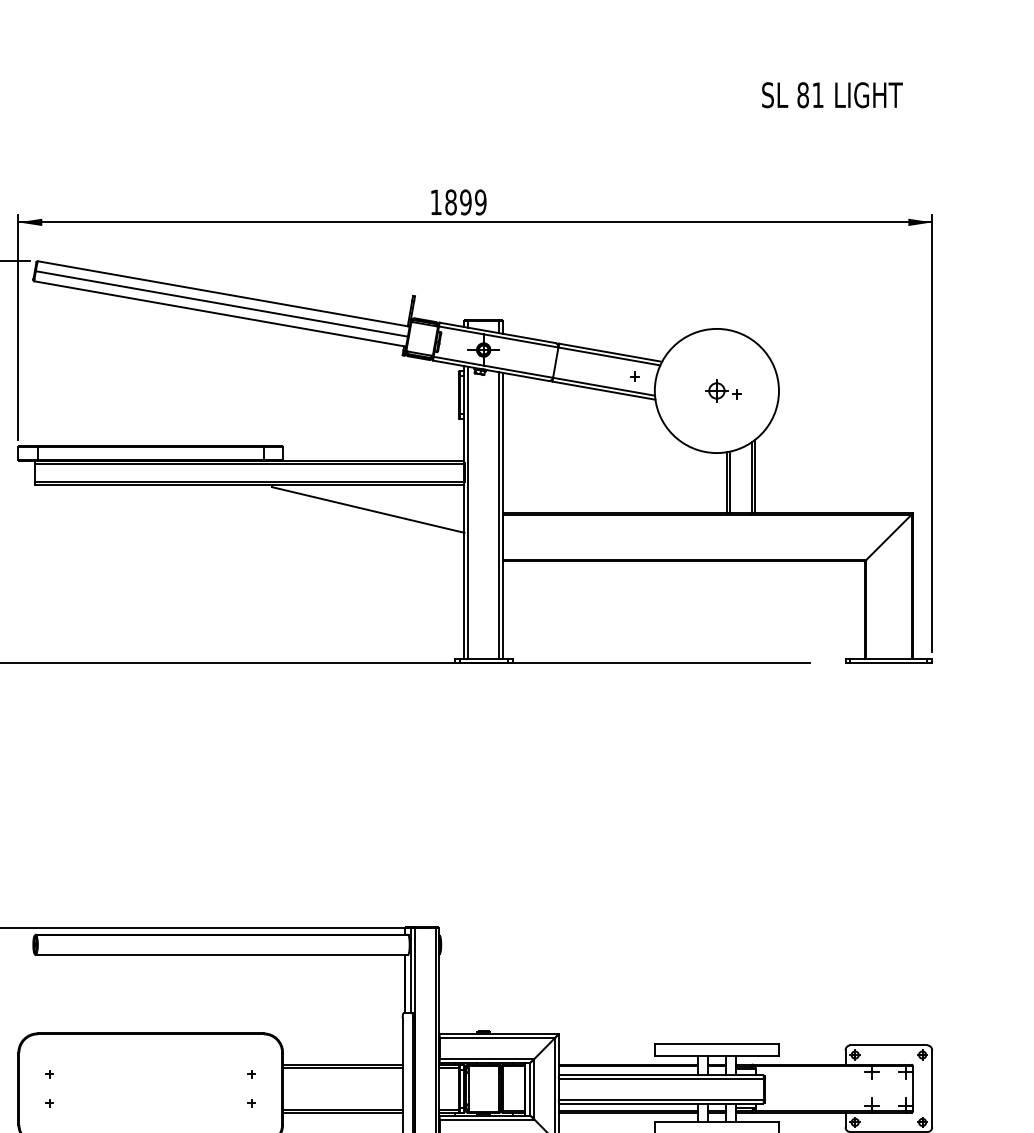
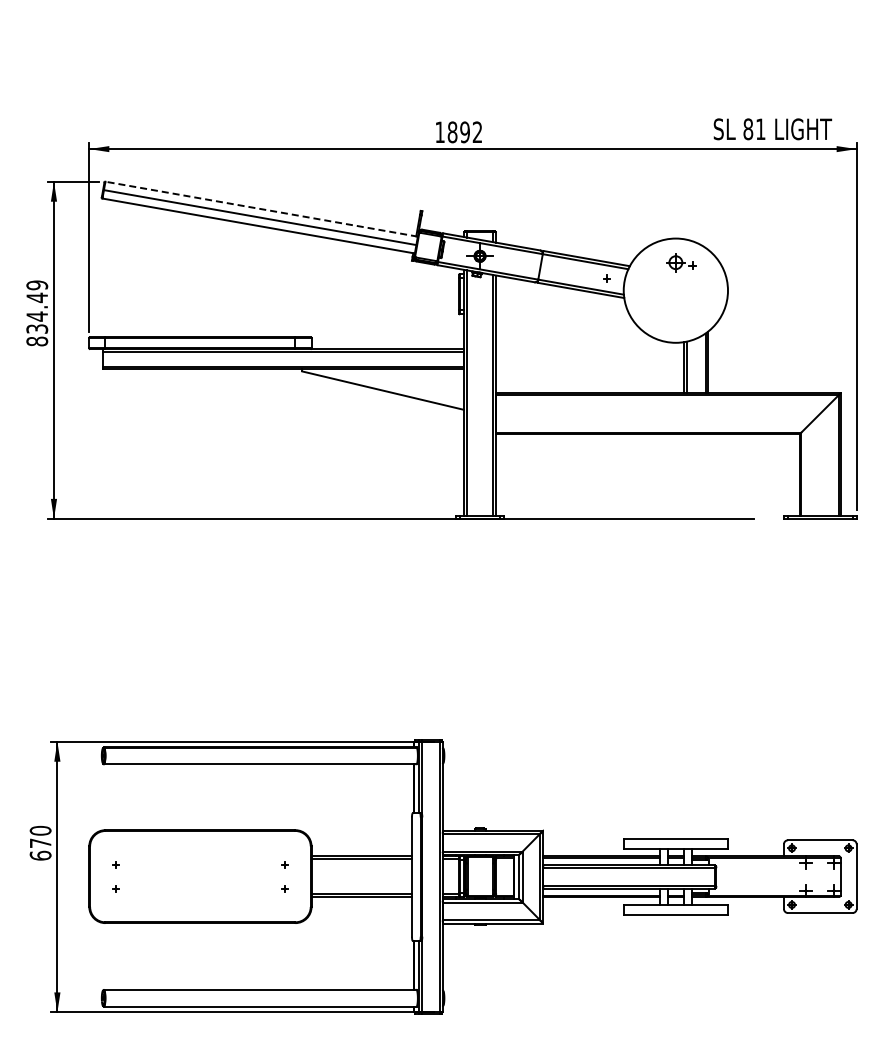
text: (831, 95) -> (772, 129), moved
text: (480, 202) -> (477, 132), 1899 -> 1892
line: (223, 294) -> (261, 209), solid -> dashed
part: (723, 390) -> (681, 262), moved

